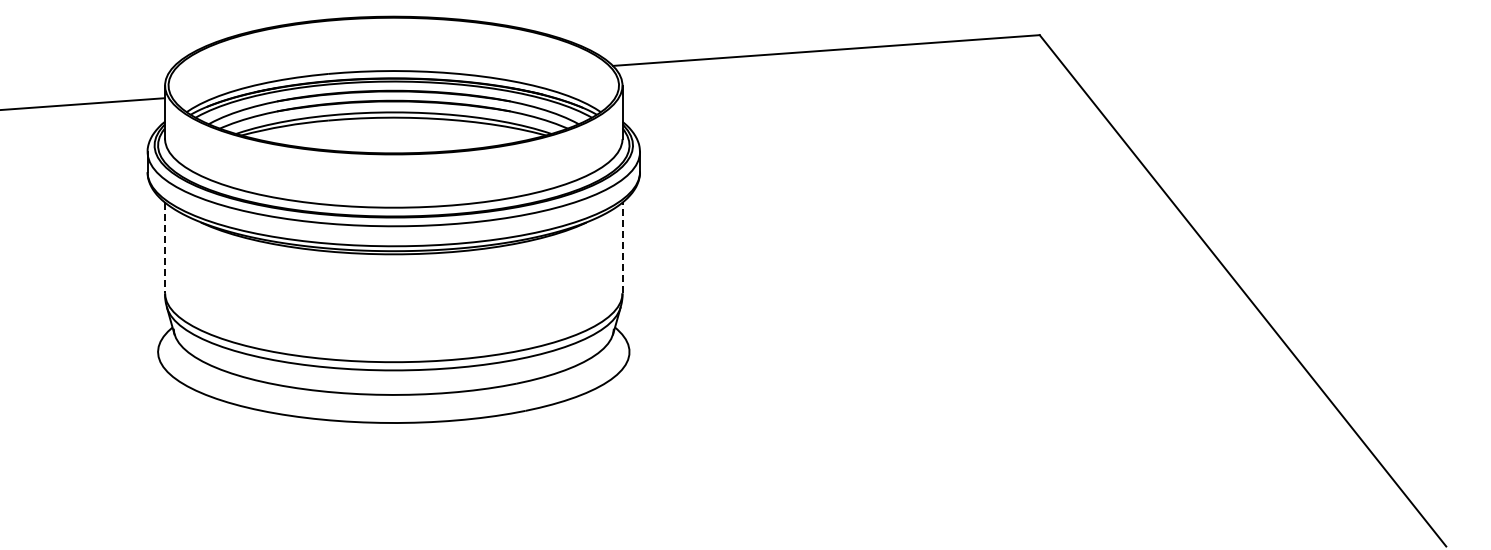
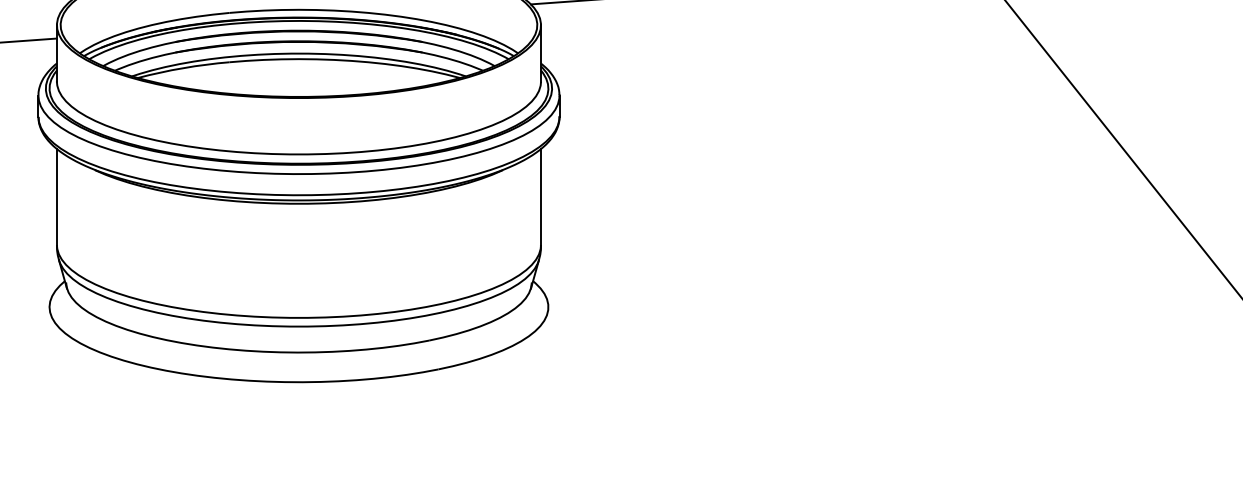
line: (622, 247) -> (540, 196), dashed -> solid
line: (165, 248) -> (57, 197), dashed -> solid

